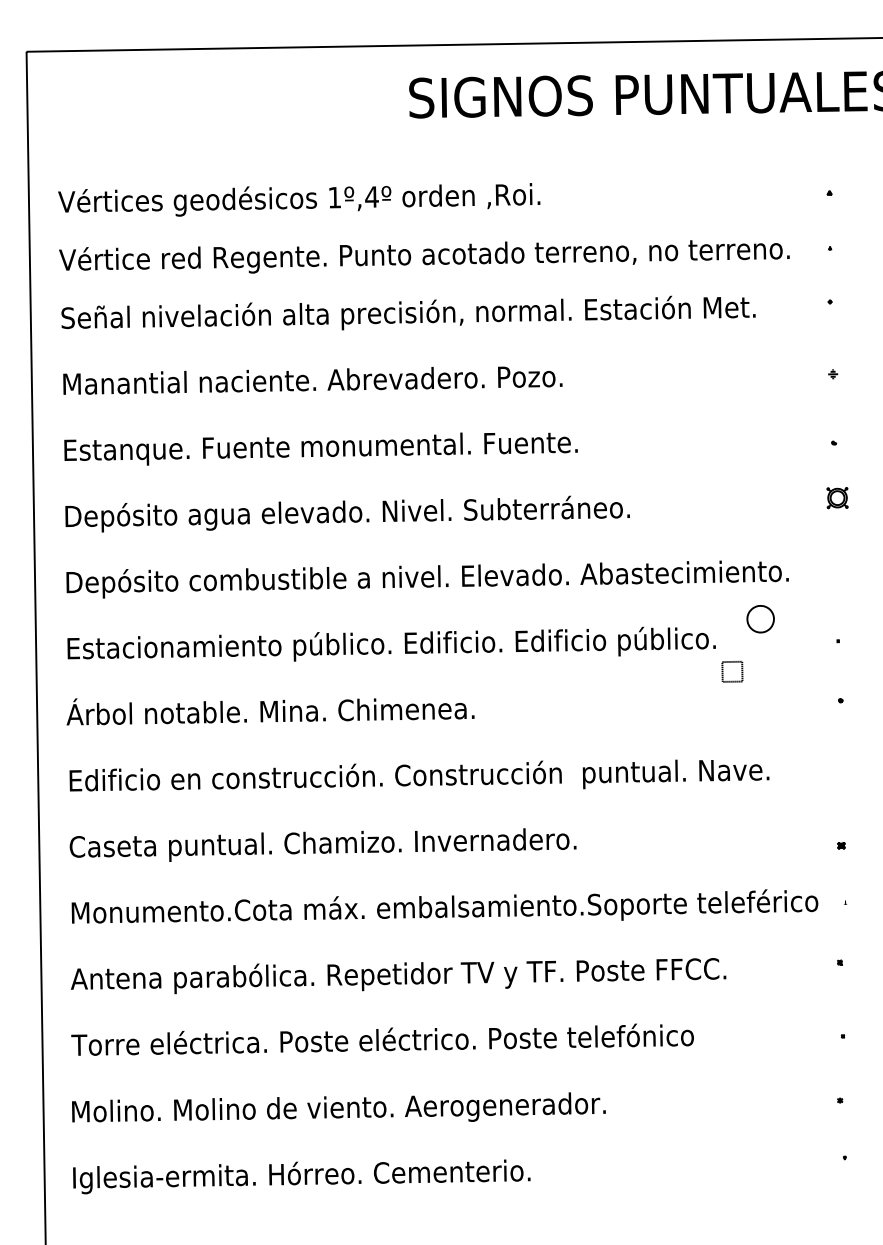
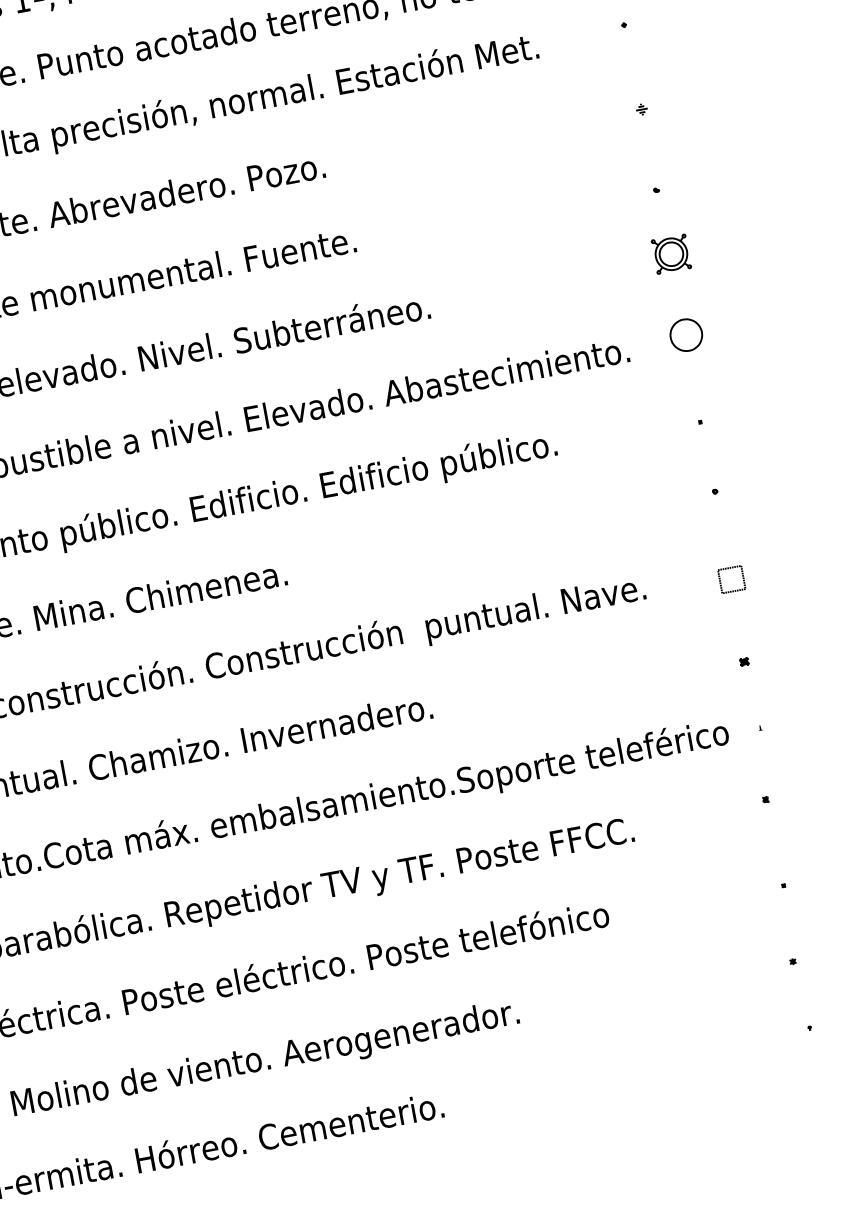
part: (837, 497) -> (671, 253), size x1.43
part: (760, 619) -> (686, 335), moved
part: (732, 671) -> (731, 579), moved

